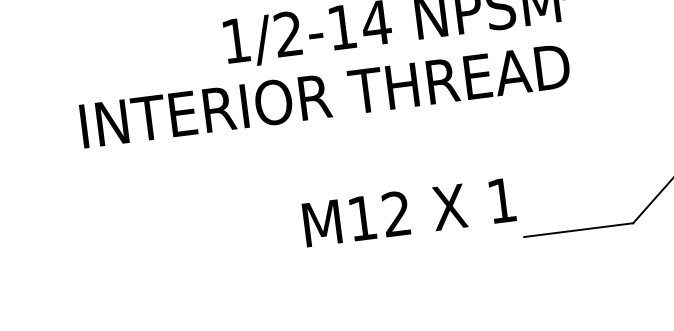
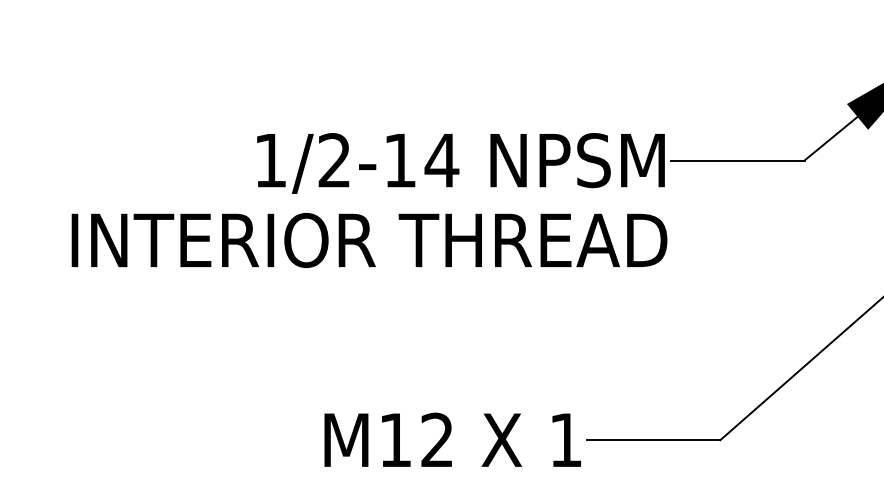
text: (409, 211) -> (452, 439), moved

